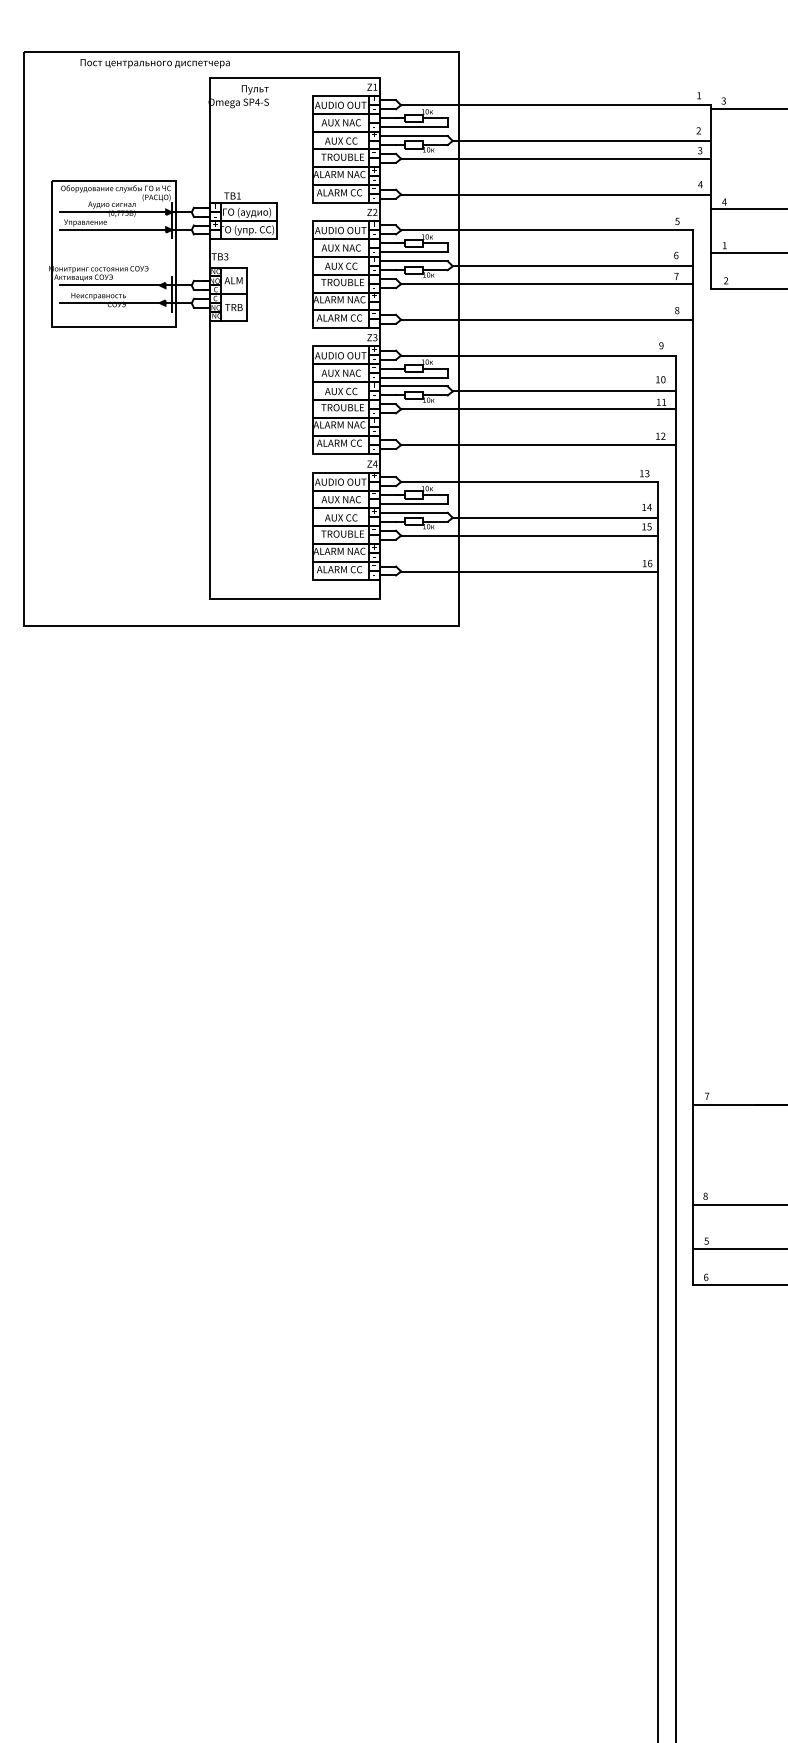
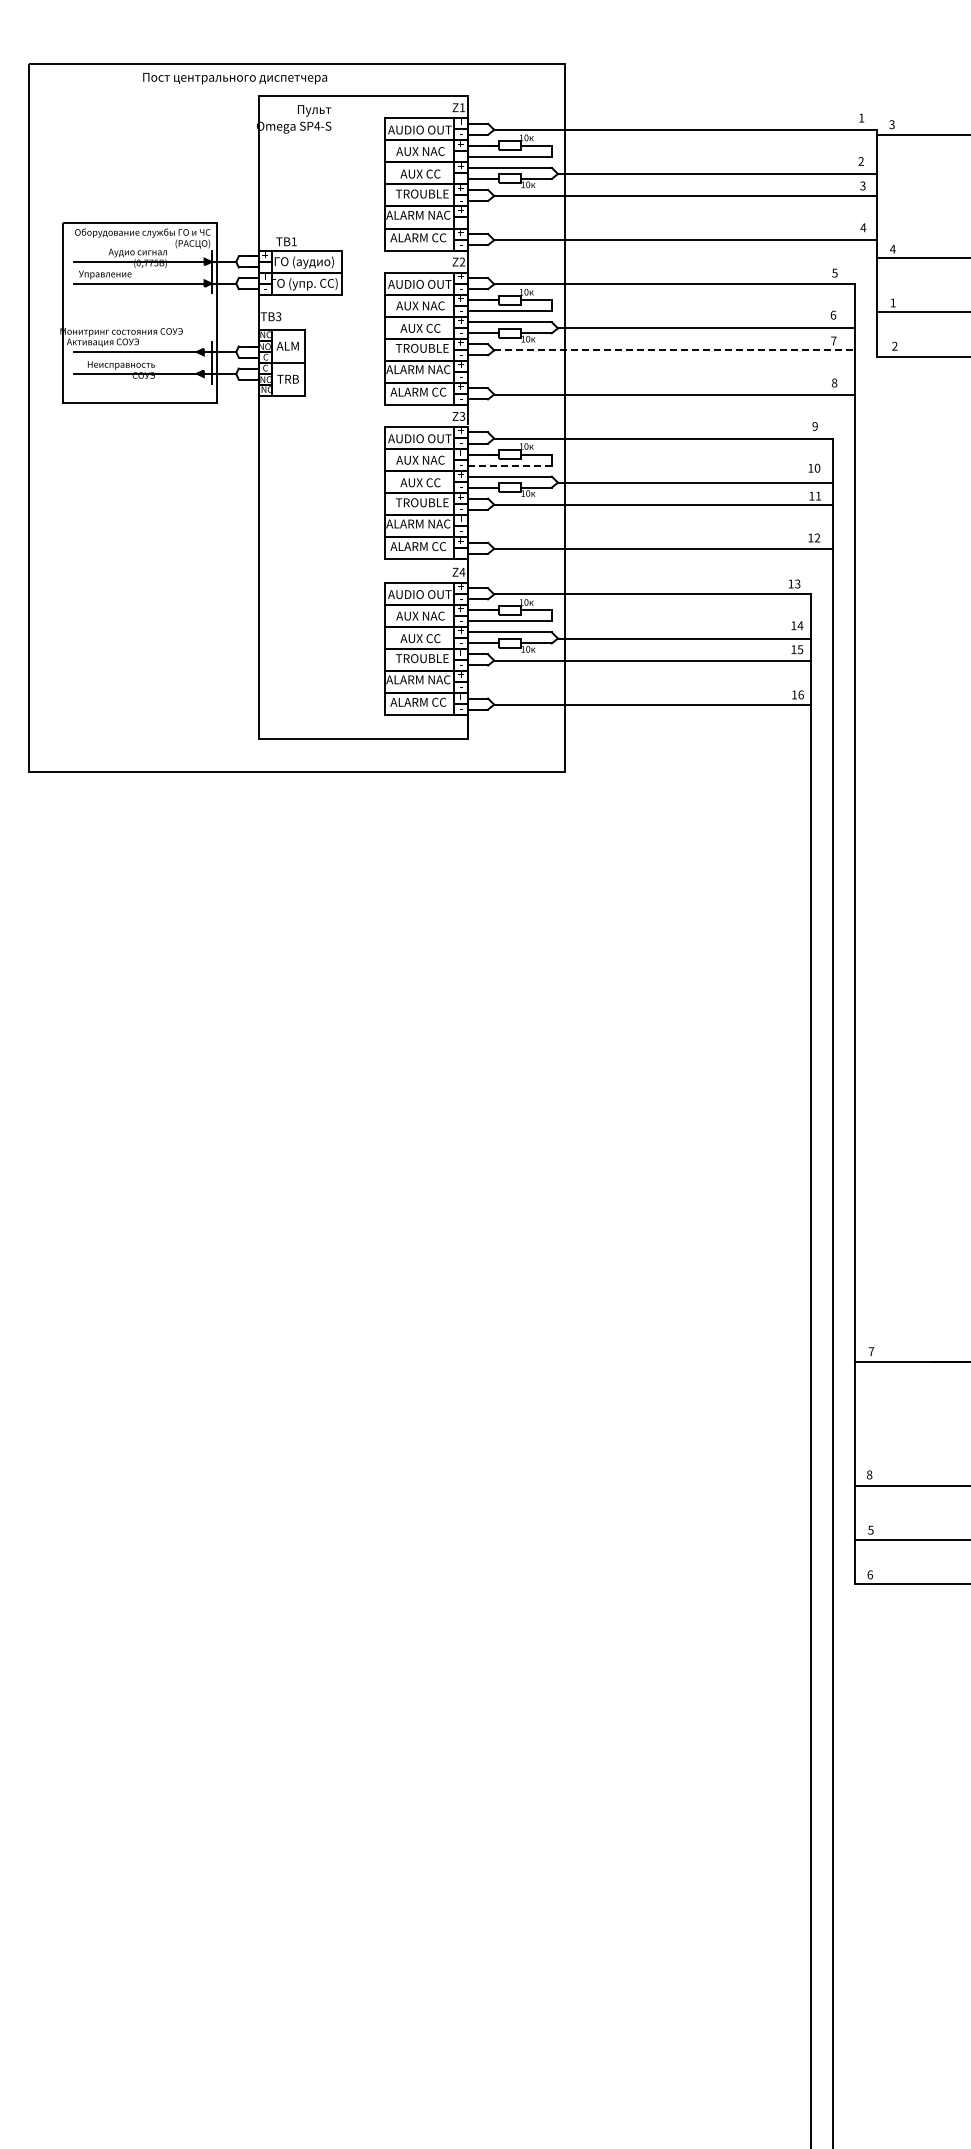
text: (155, 63) -> (235, 78), moved
line: (547, 284) -> (674, 350), solid -> dashed
line: (413, 377) -> (509, 465), solid -> dashed

